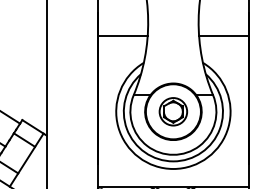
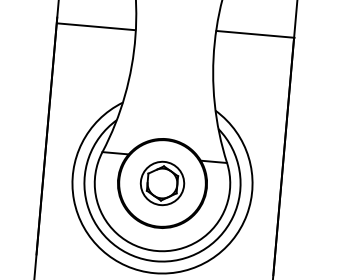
line: (122, 36) -> (95, 26), moved
line: (223, 36) -> (254, 34), moved

